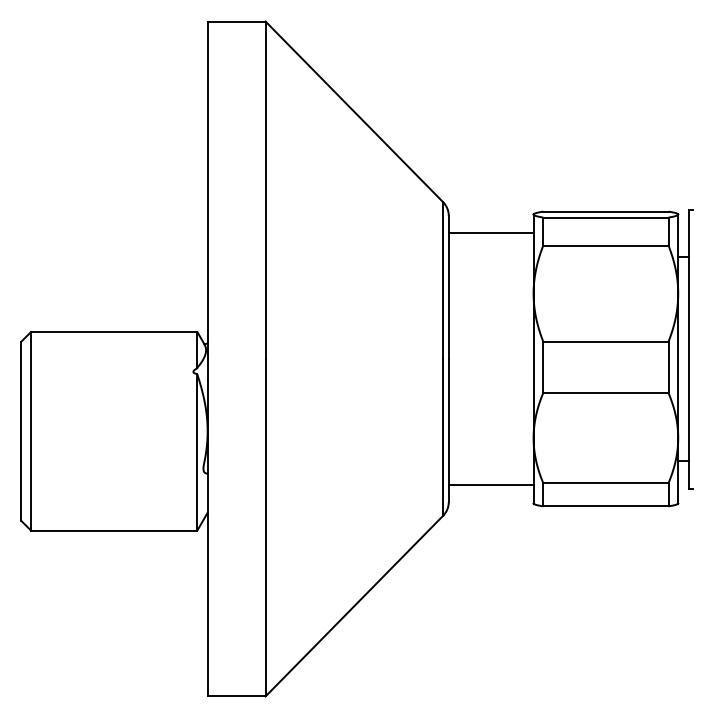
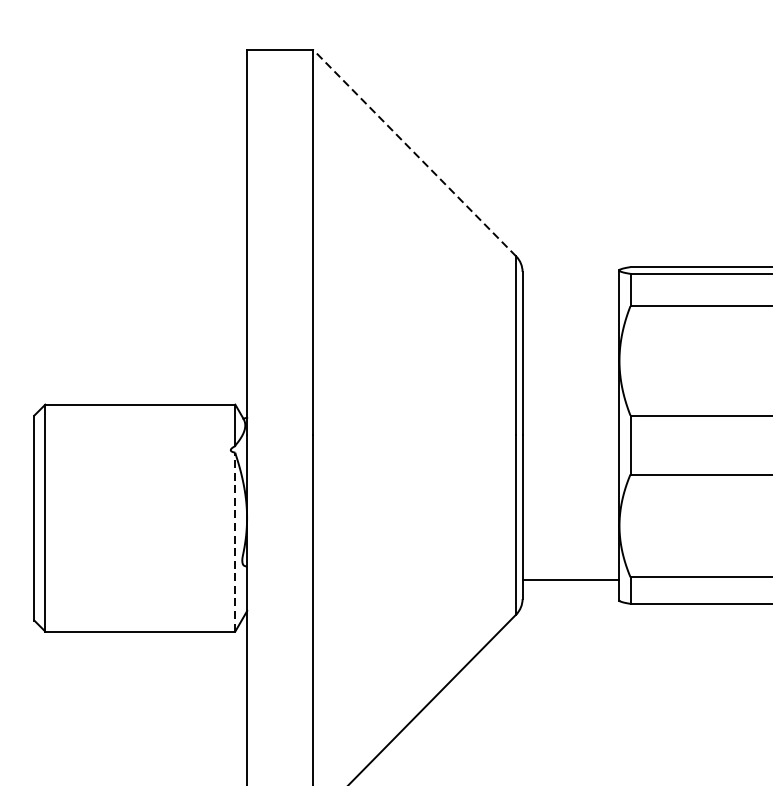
line: (354, 111) -> (414, 152), solid -> dashed
line: (490, 232) -> (570, 290), removed
line: (197, 451) -> (235, 541), solid -> dashed

